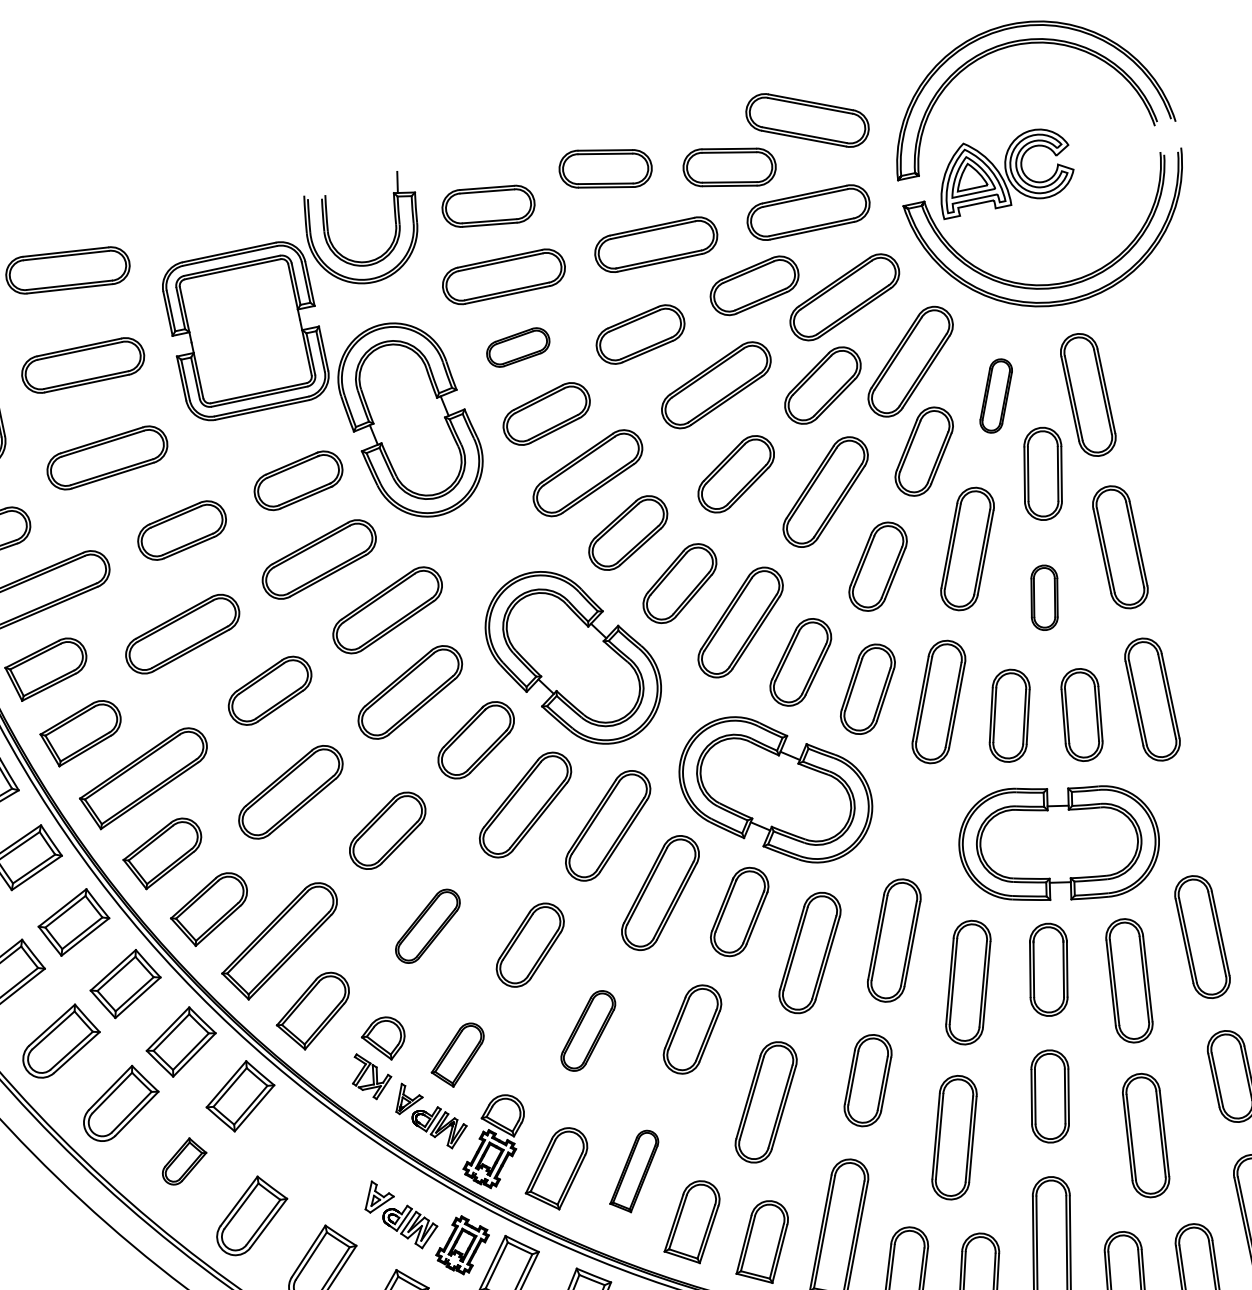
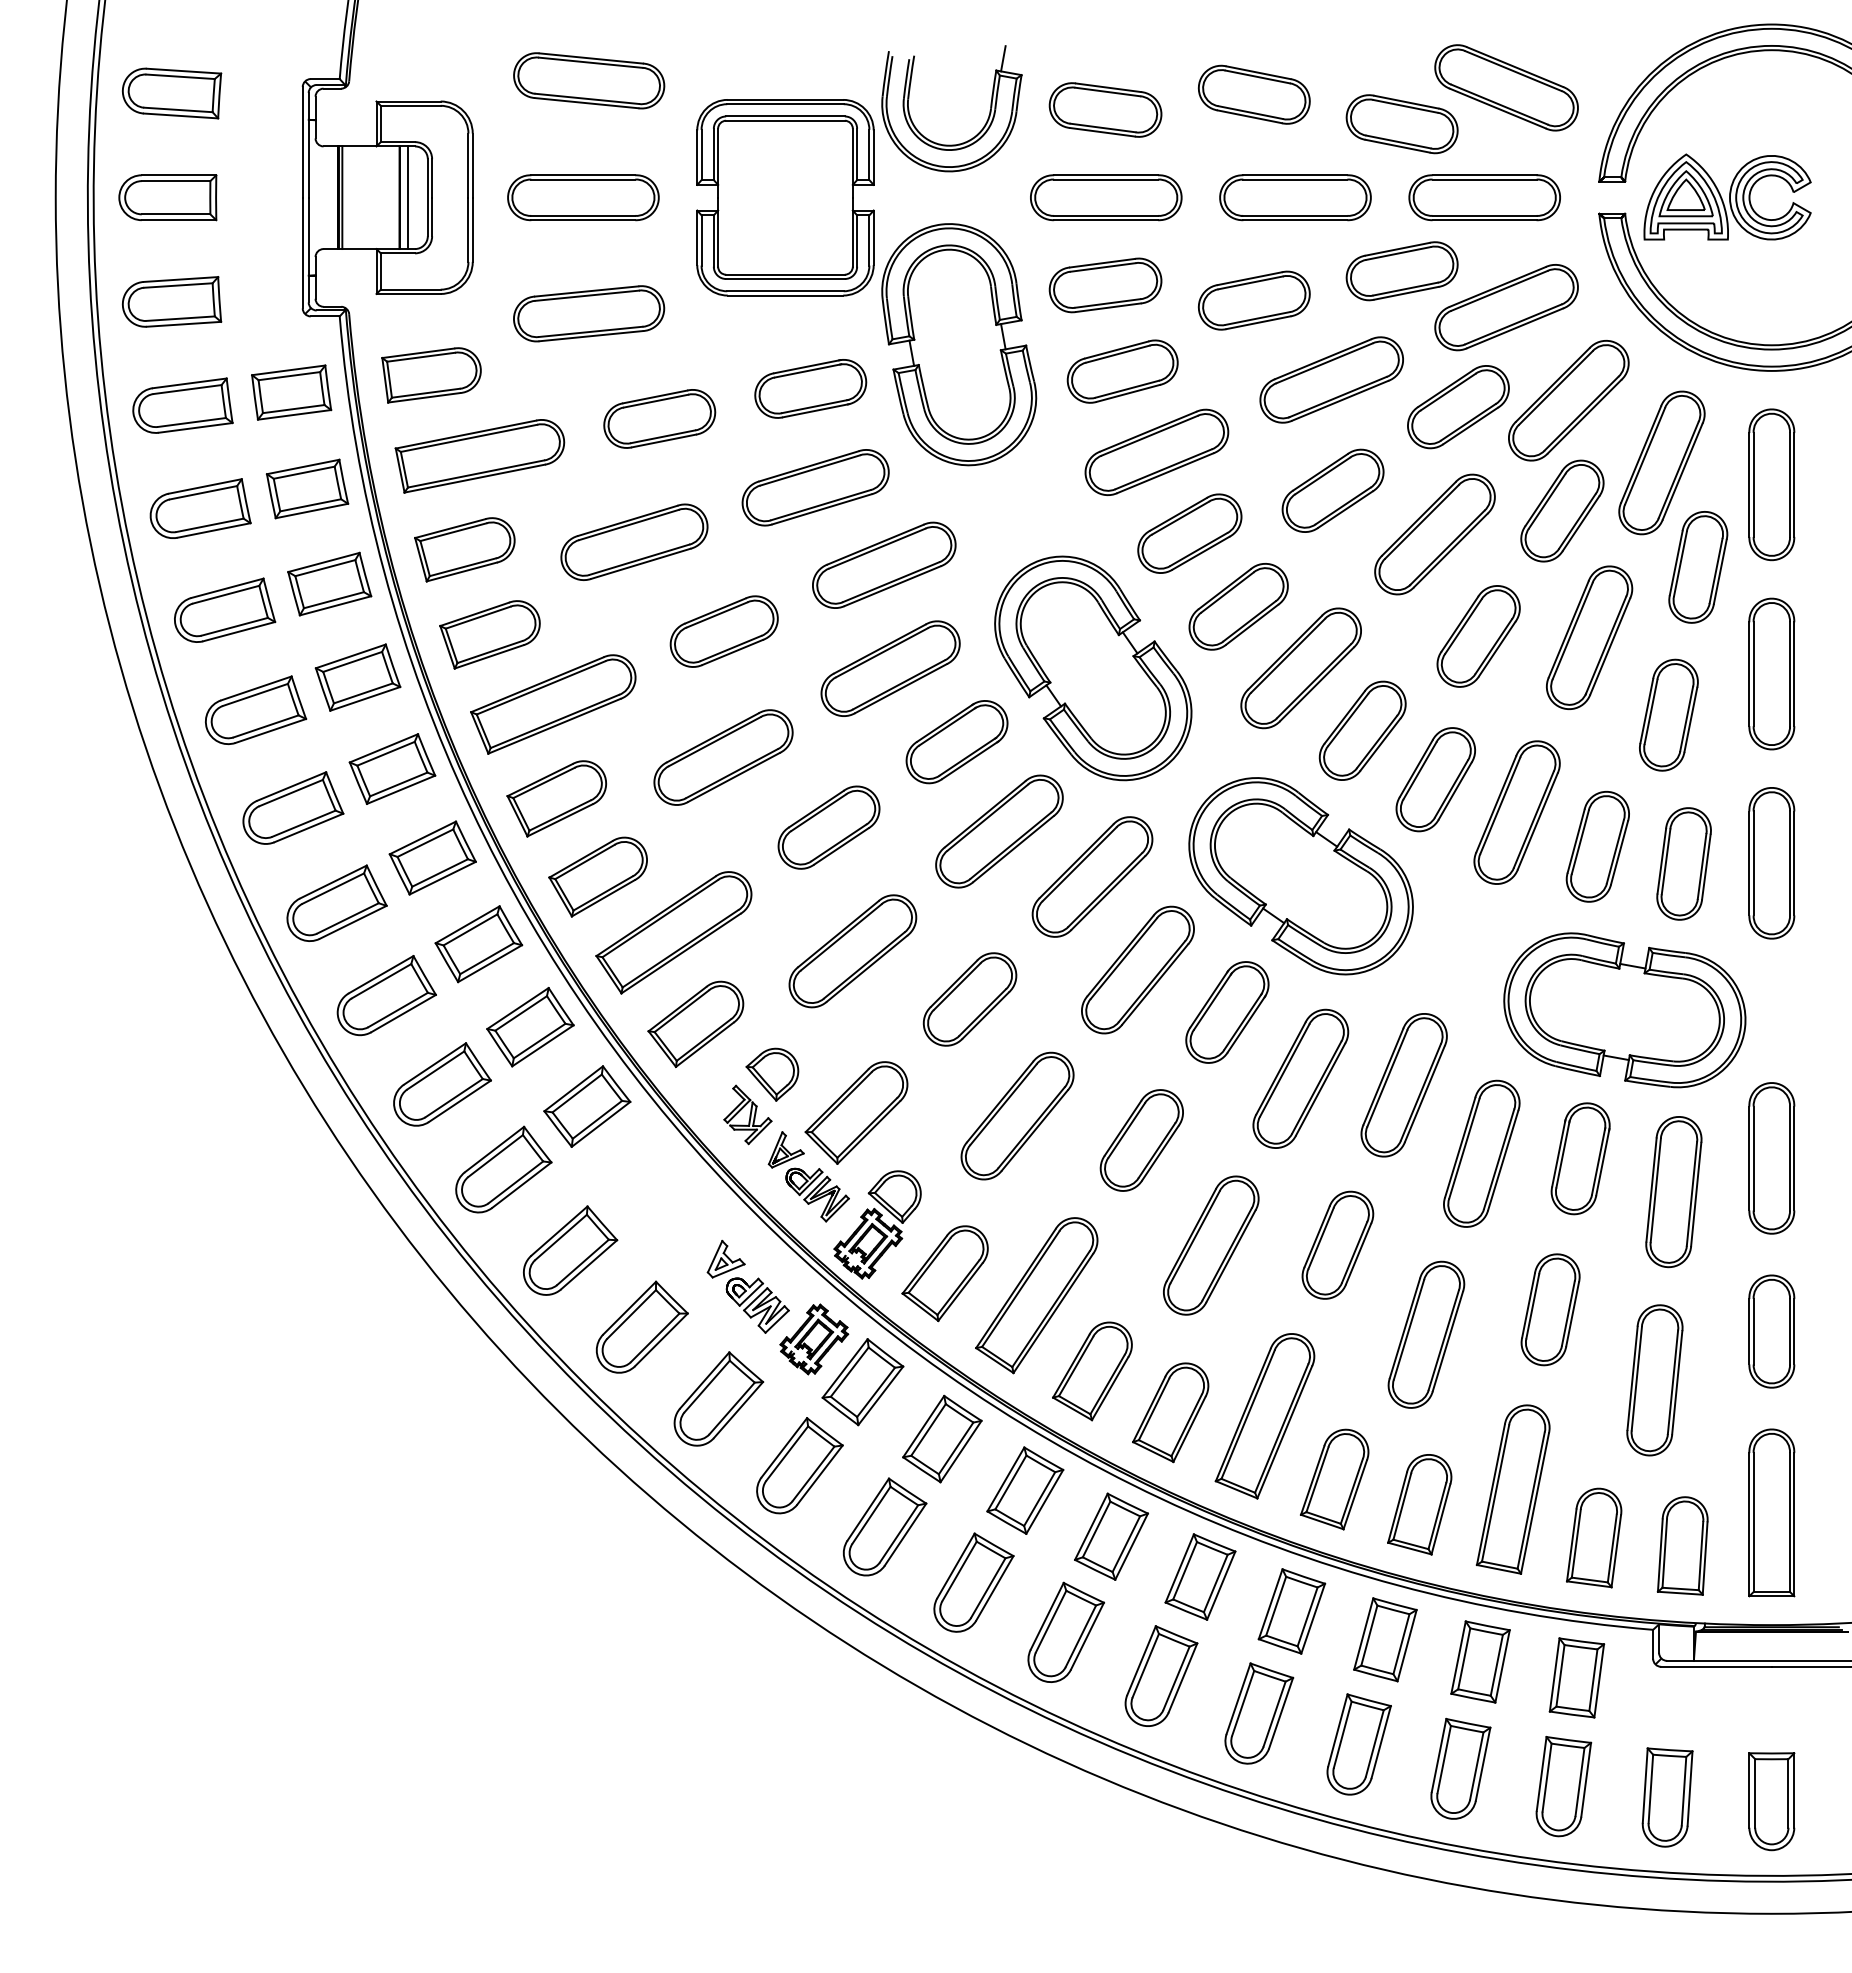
part: (518, 347) -> (1105, 285), size x1.43
part: (995, 395) -> (1661, 462), size x1.67
part: (1044, 597) -> (1668, 714), size x1.43
part: (427, 926) -> (852, 951), size x1.43
part: (588, 1030) -> (1017, 1115), size x1.43
part: (458, 1055) -> (856, 1112), size x1.43
part: (183, 1161) -> (503, 1169), size x1.67
part: (634, 1172) -> (1036, 1295), size x1.67

